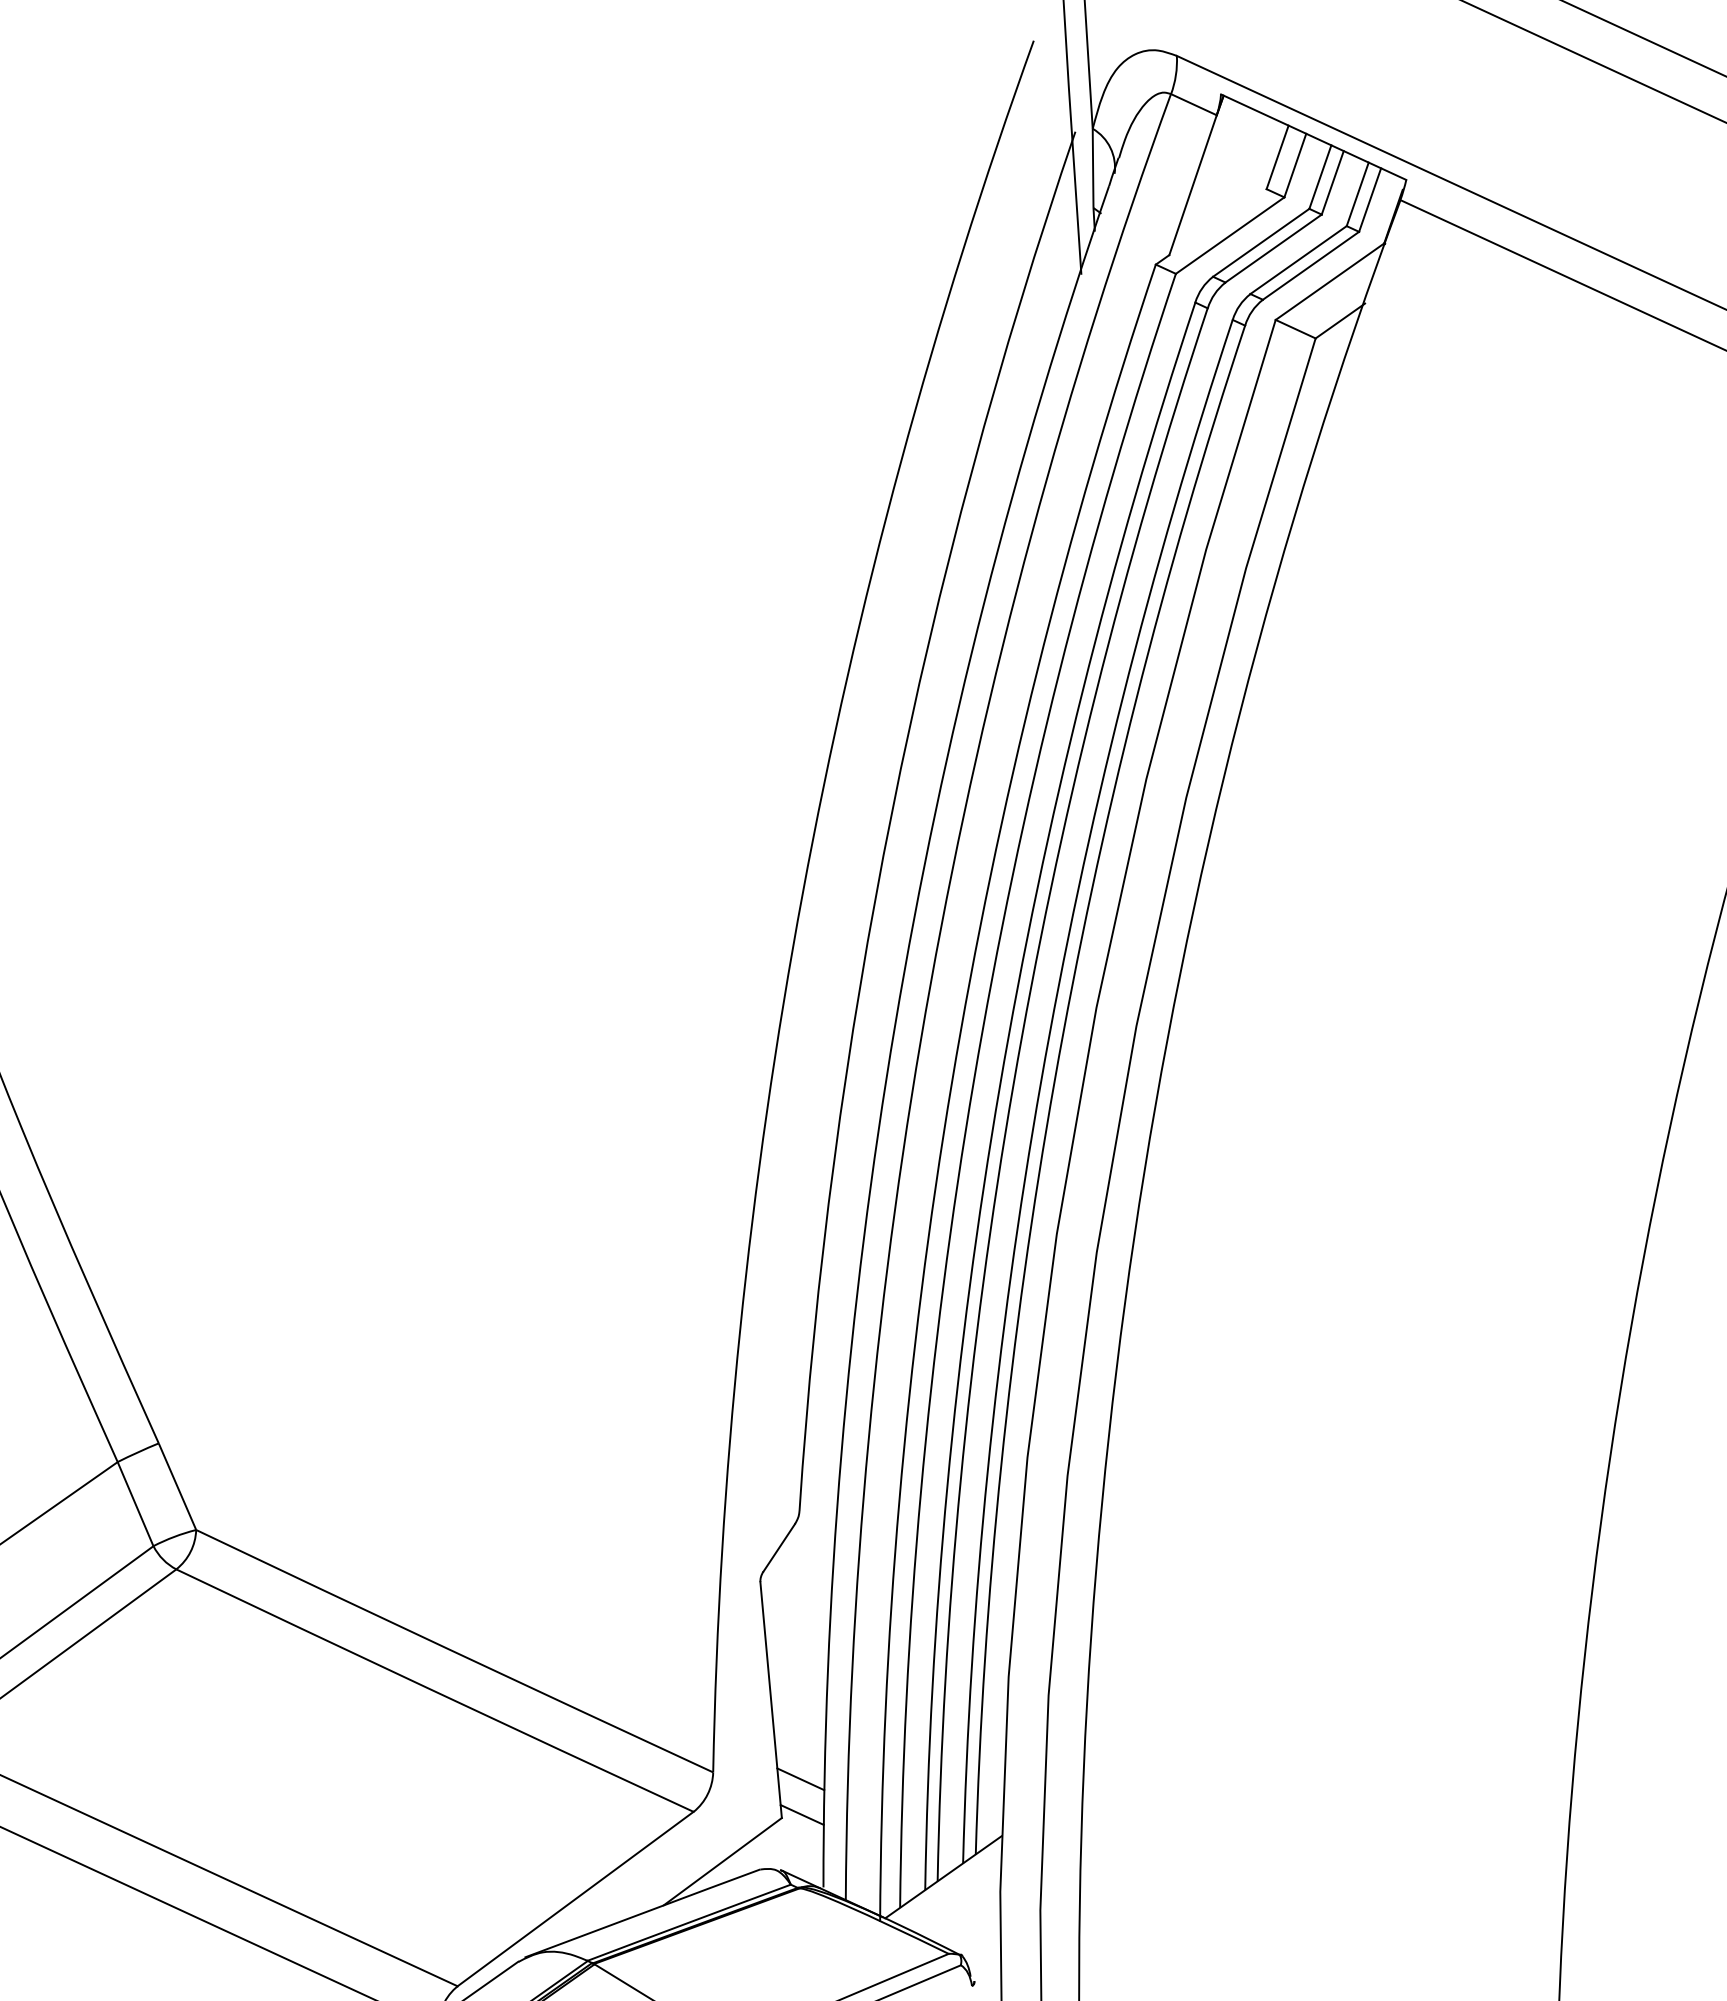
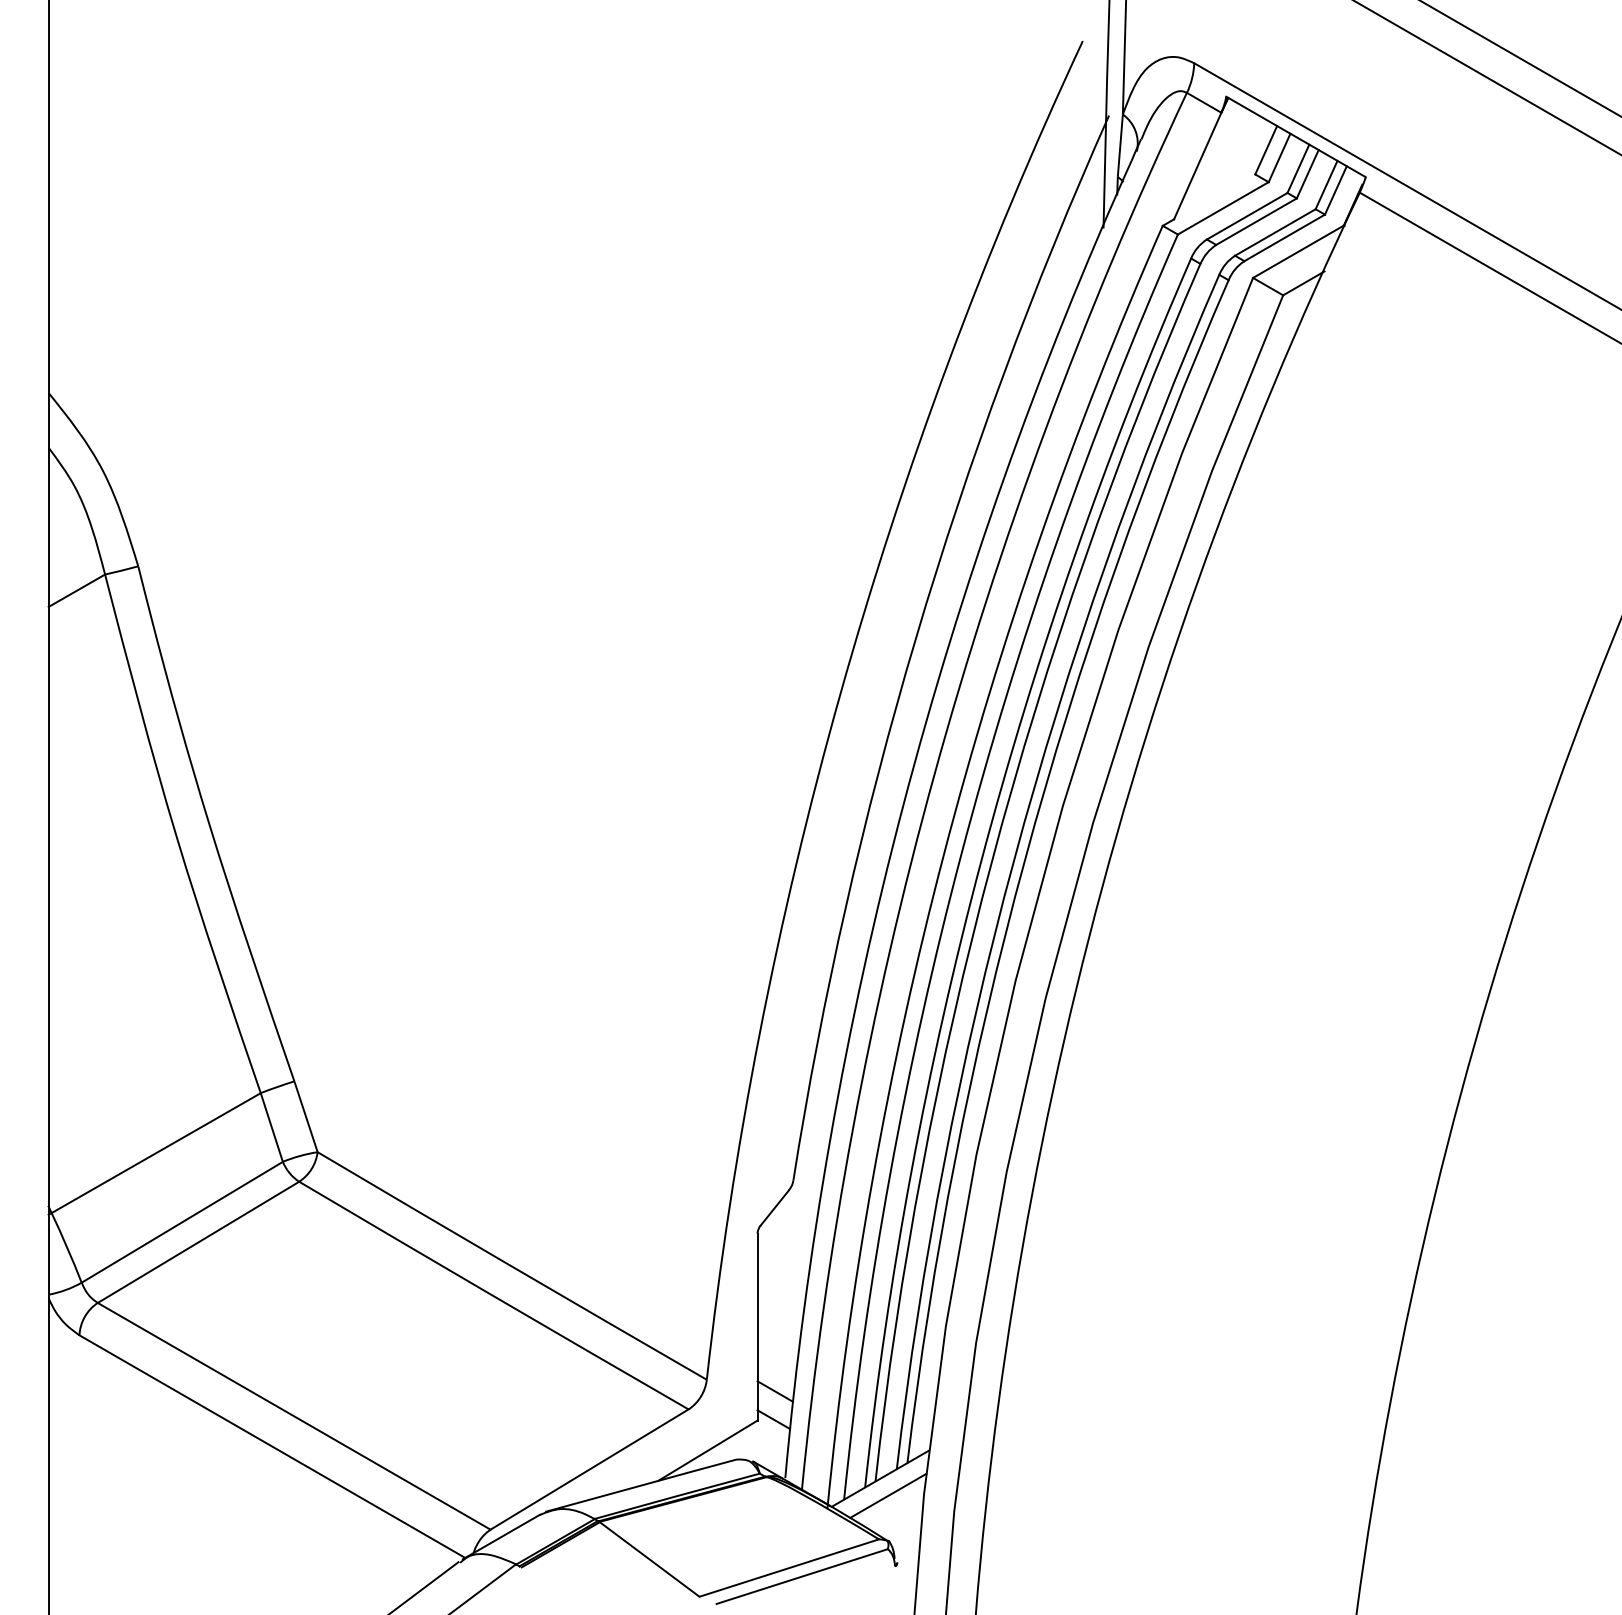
line: (955, 1897) -> (888, 1495), added

